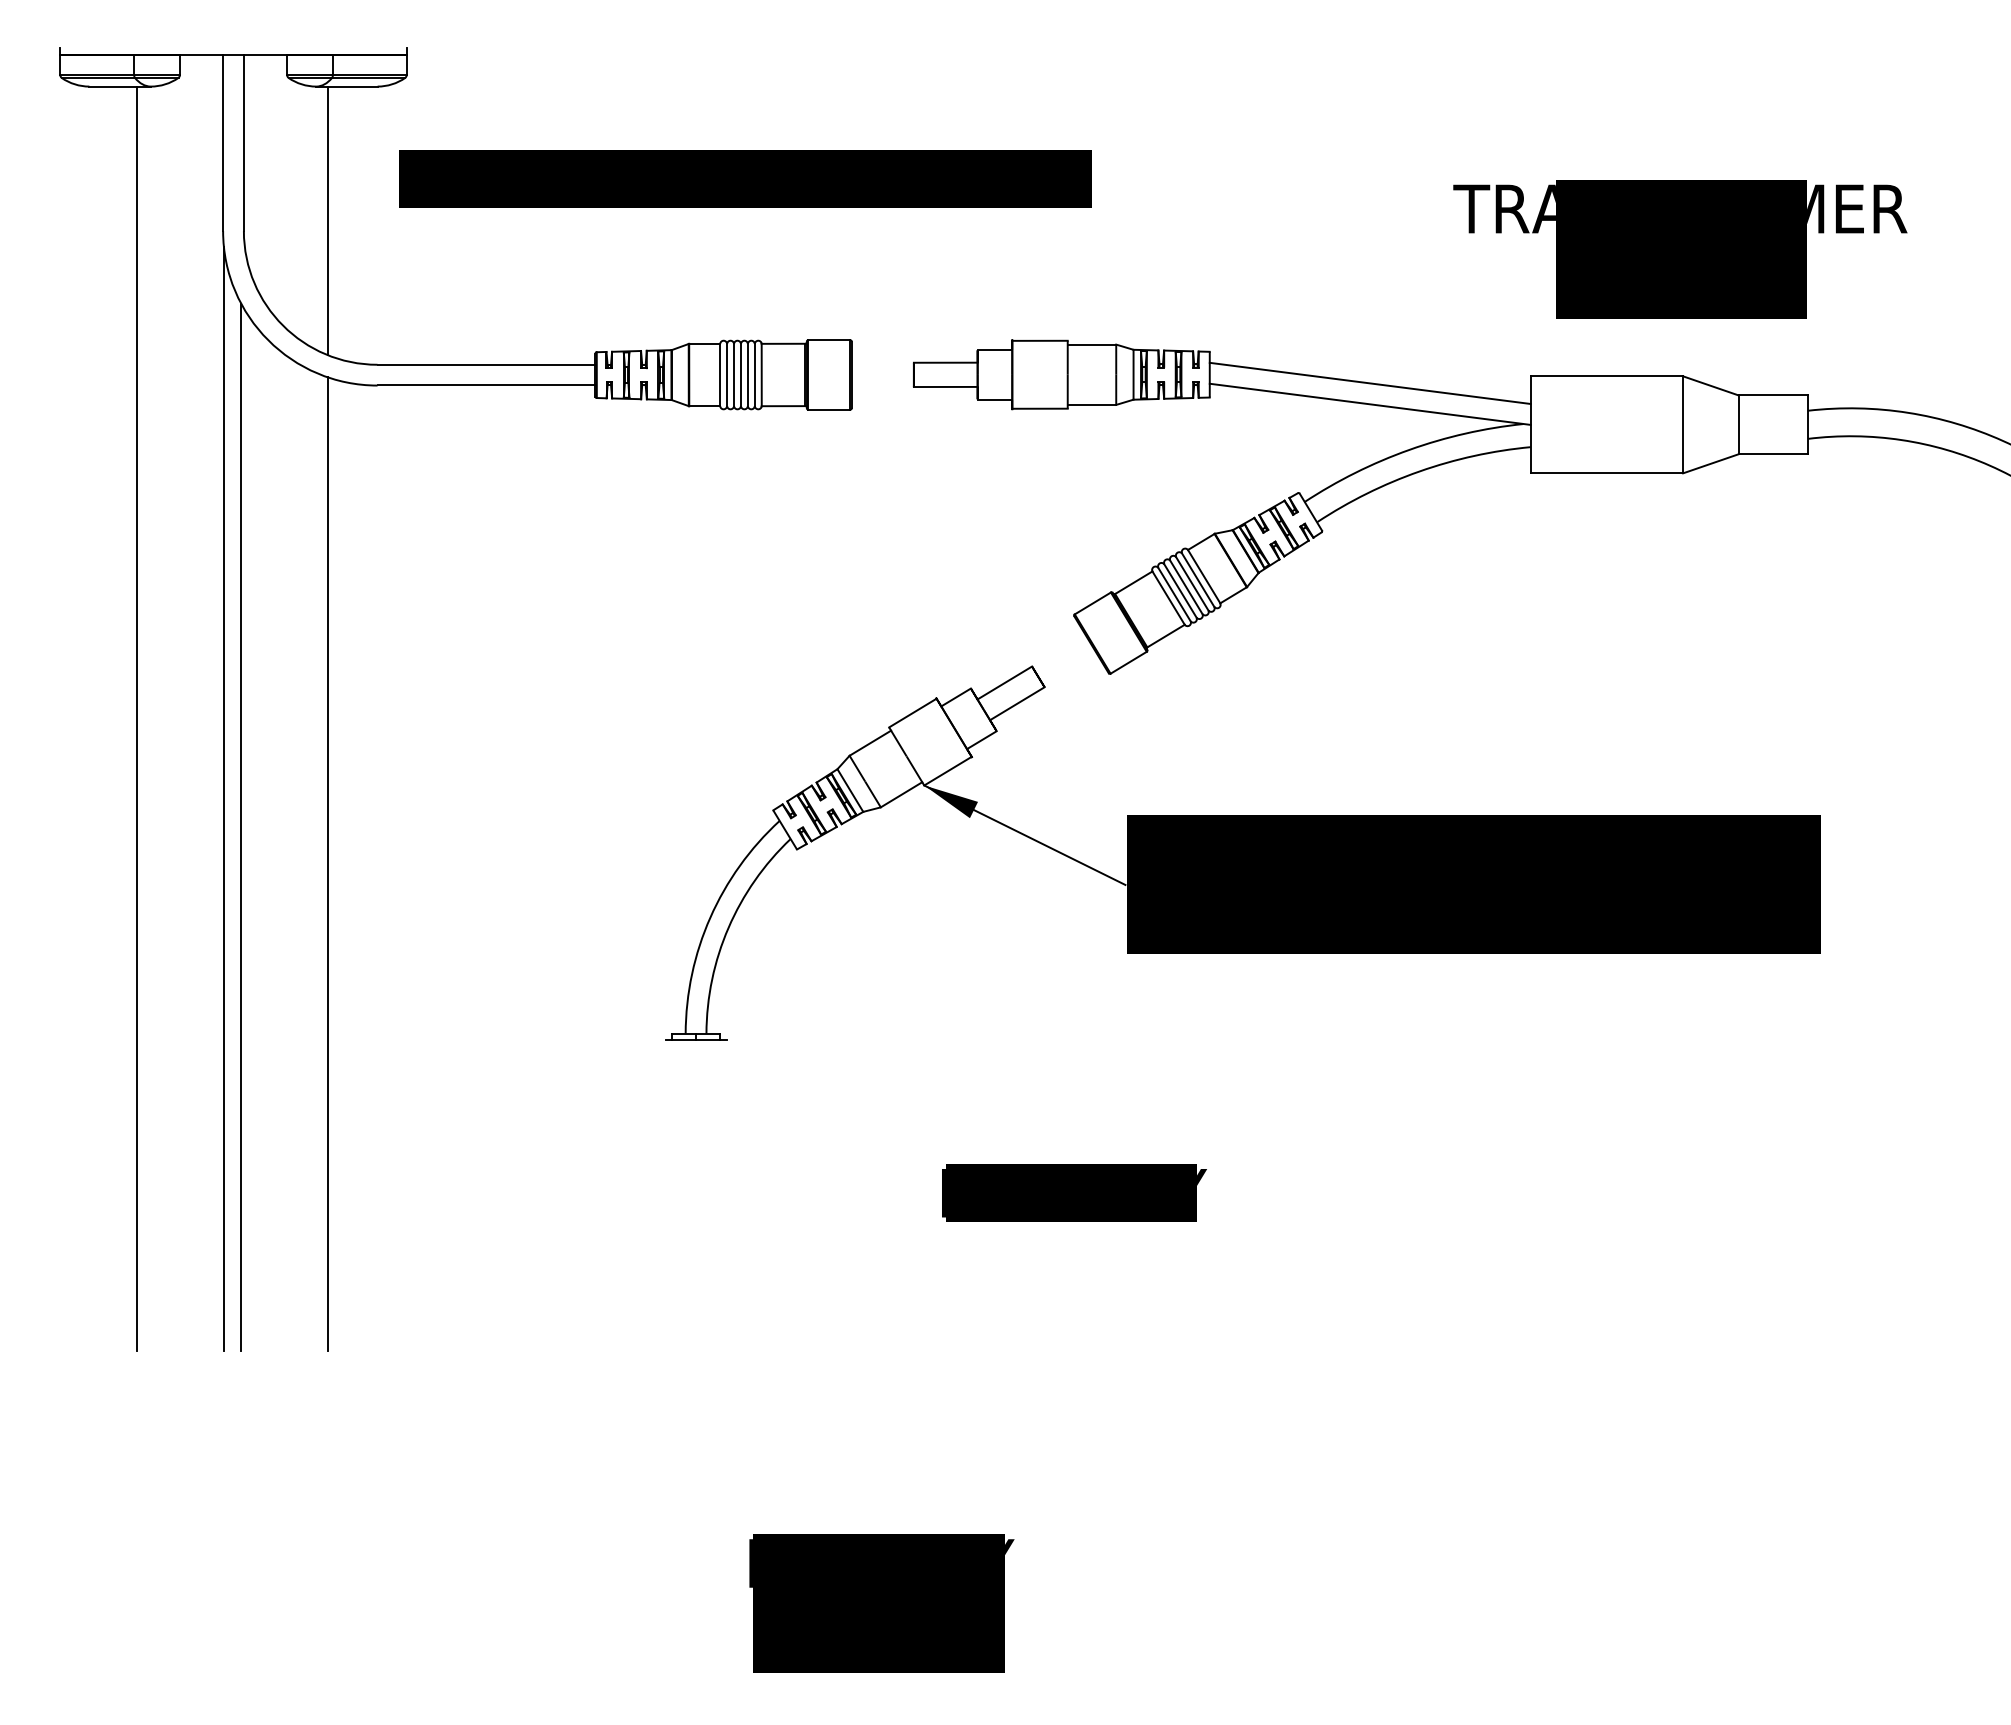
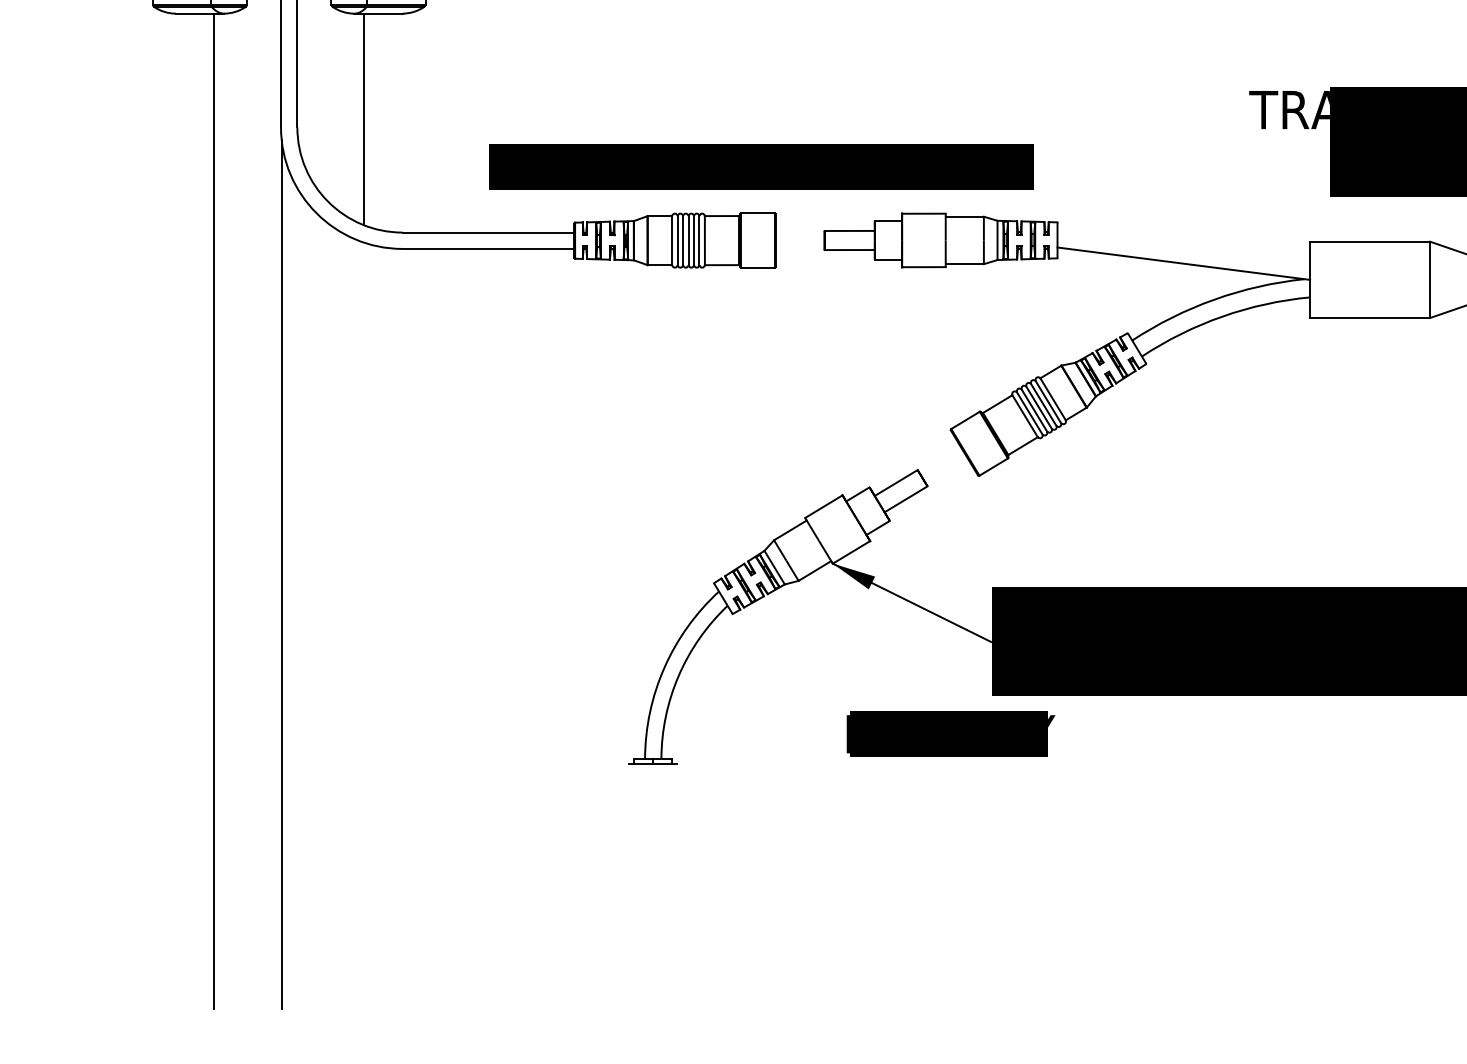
text: (745, 178) -> (761, 167), moved
line: (1369, 382) -> (1183, 246), removed
line: (241, 826) -> (295, 595), removed
line: (327, 863) -> (363, 625), removed
text: (1074, 1192) -> (951, 733), moved

